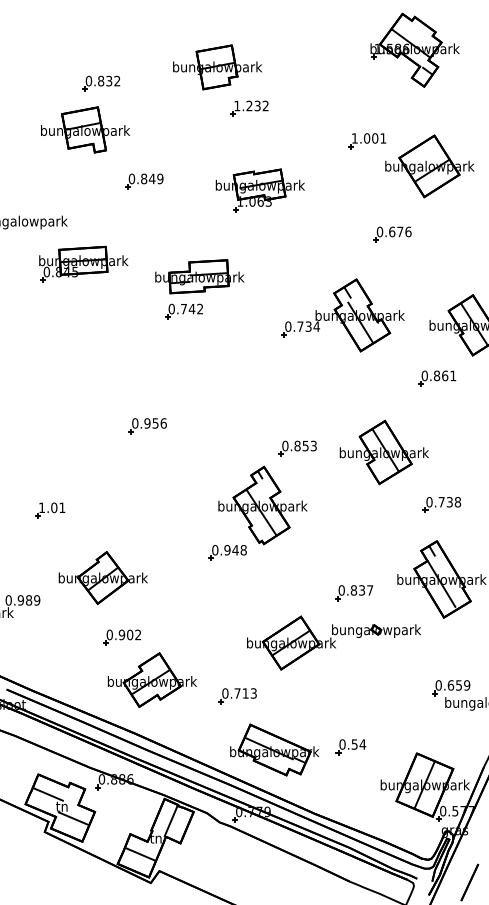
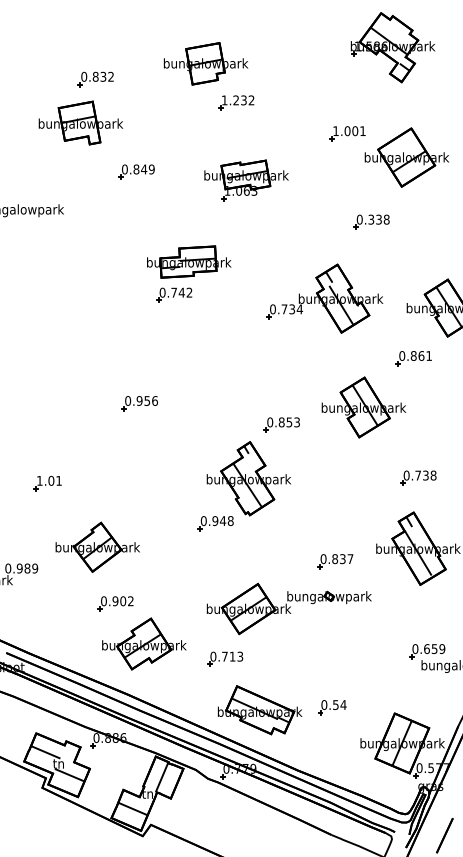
text: (399, 231) -> (378, 219), 0.676 -> 0.338
part: (83, 263) -> (79, 249), removed
part: (383, 452) -> (363, 407), moved
part: (333, 642) -> (288, 608), moved

